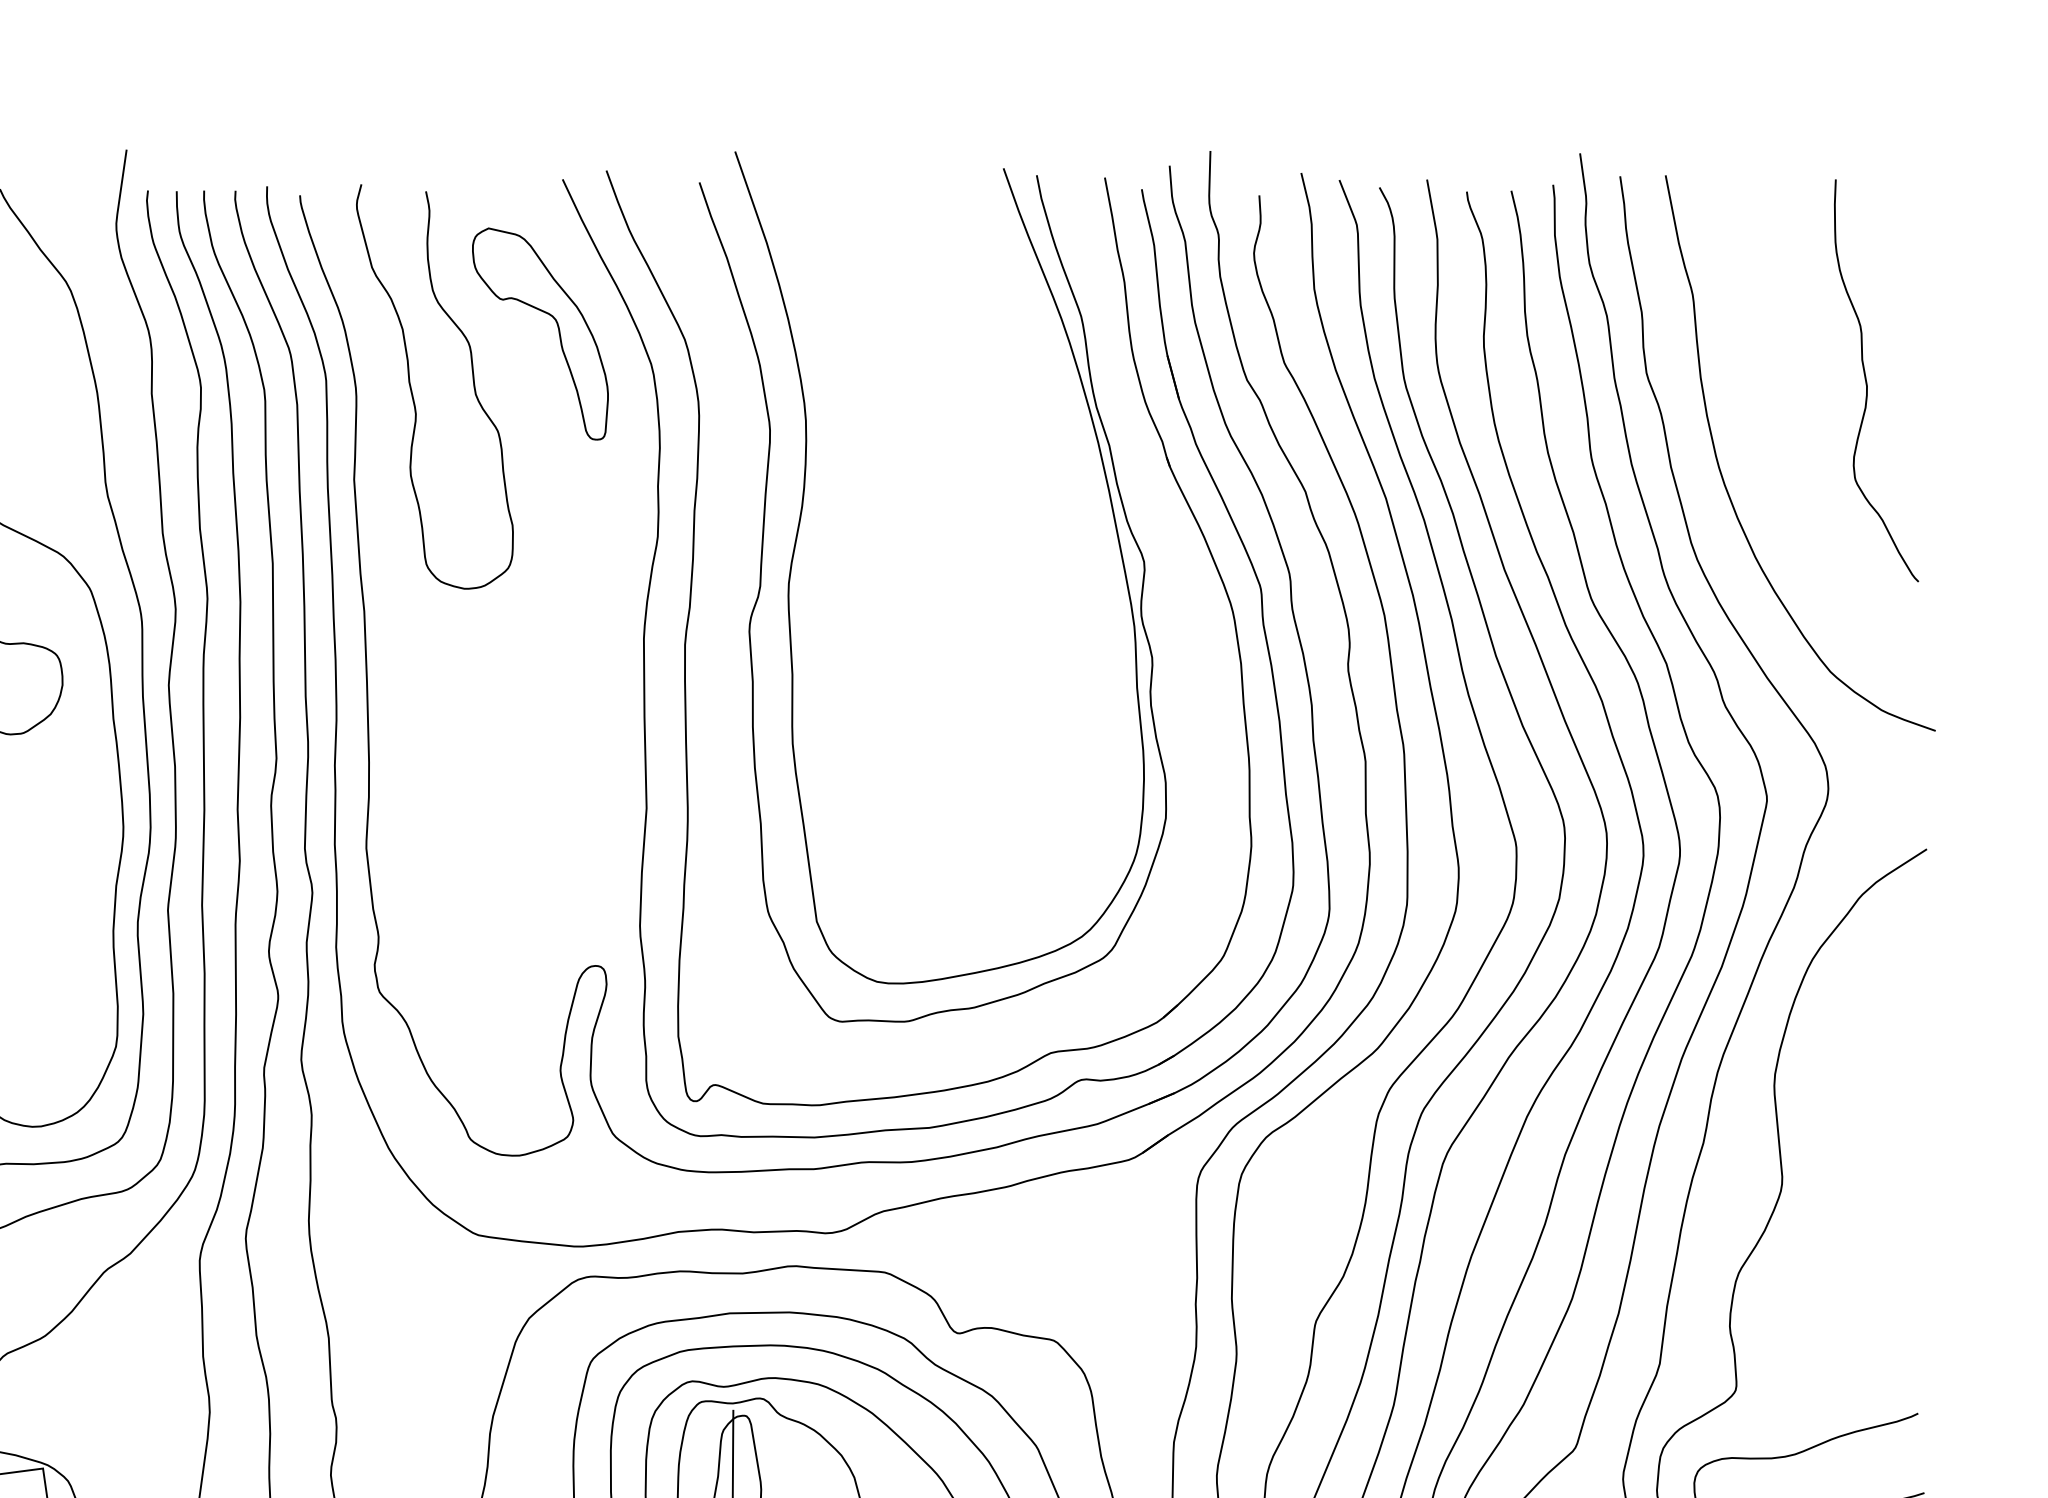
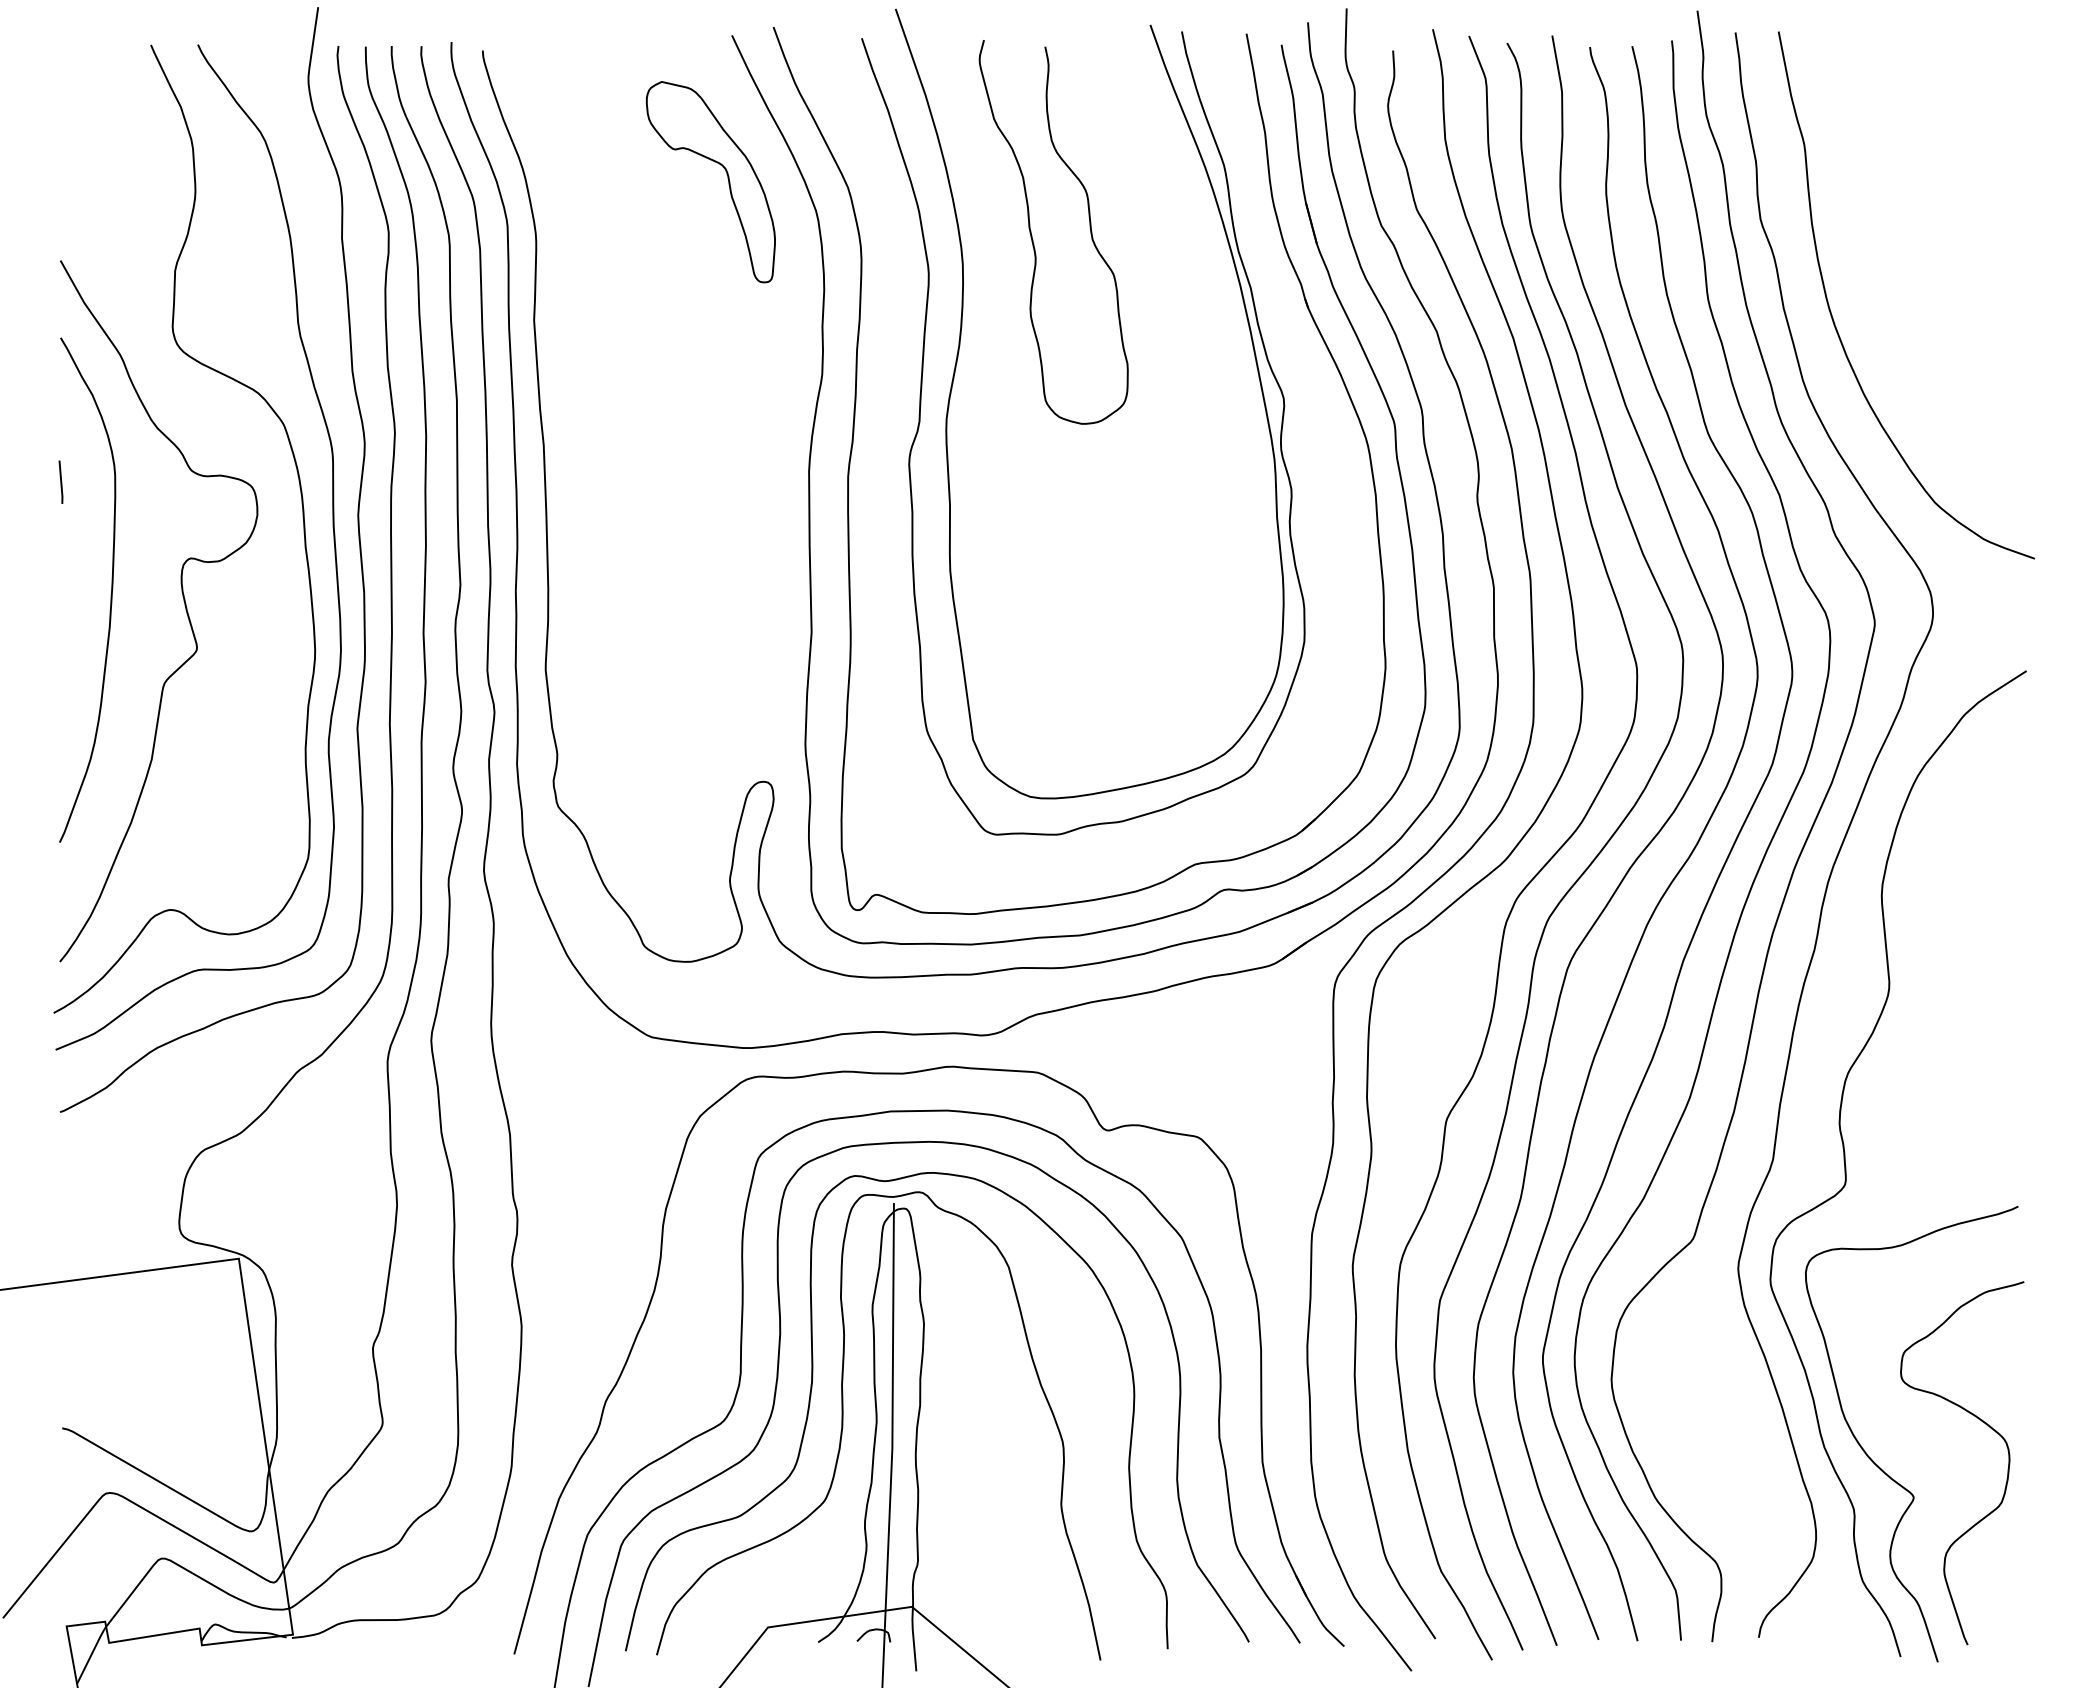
curve: (1867, 382) -> (1970, 228), removed
curve: (413, 394) -> (1033, 239), moved

